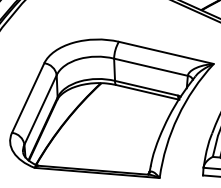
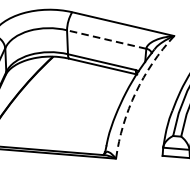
line: (150, 67) -> (106, 39), solid -> dashed
arc: (177, 116) -> (135, 92), solid -> dashed

